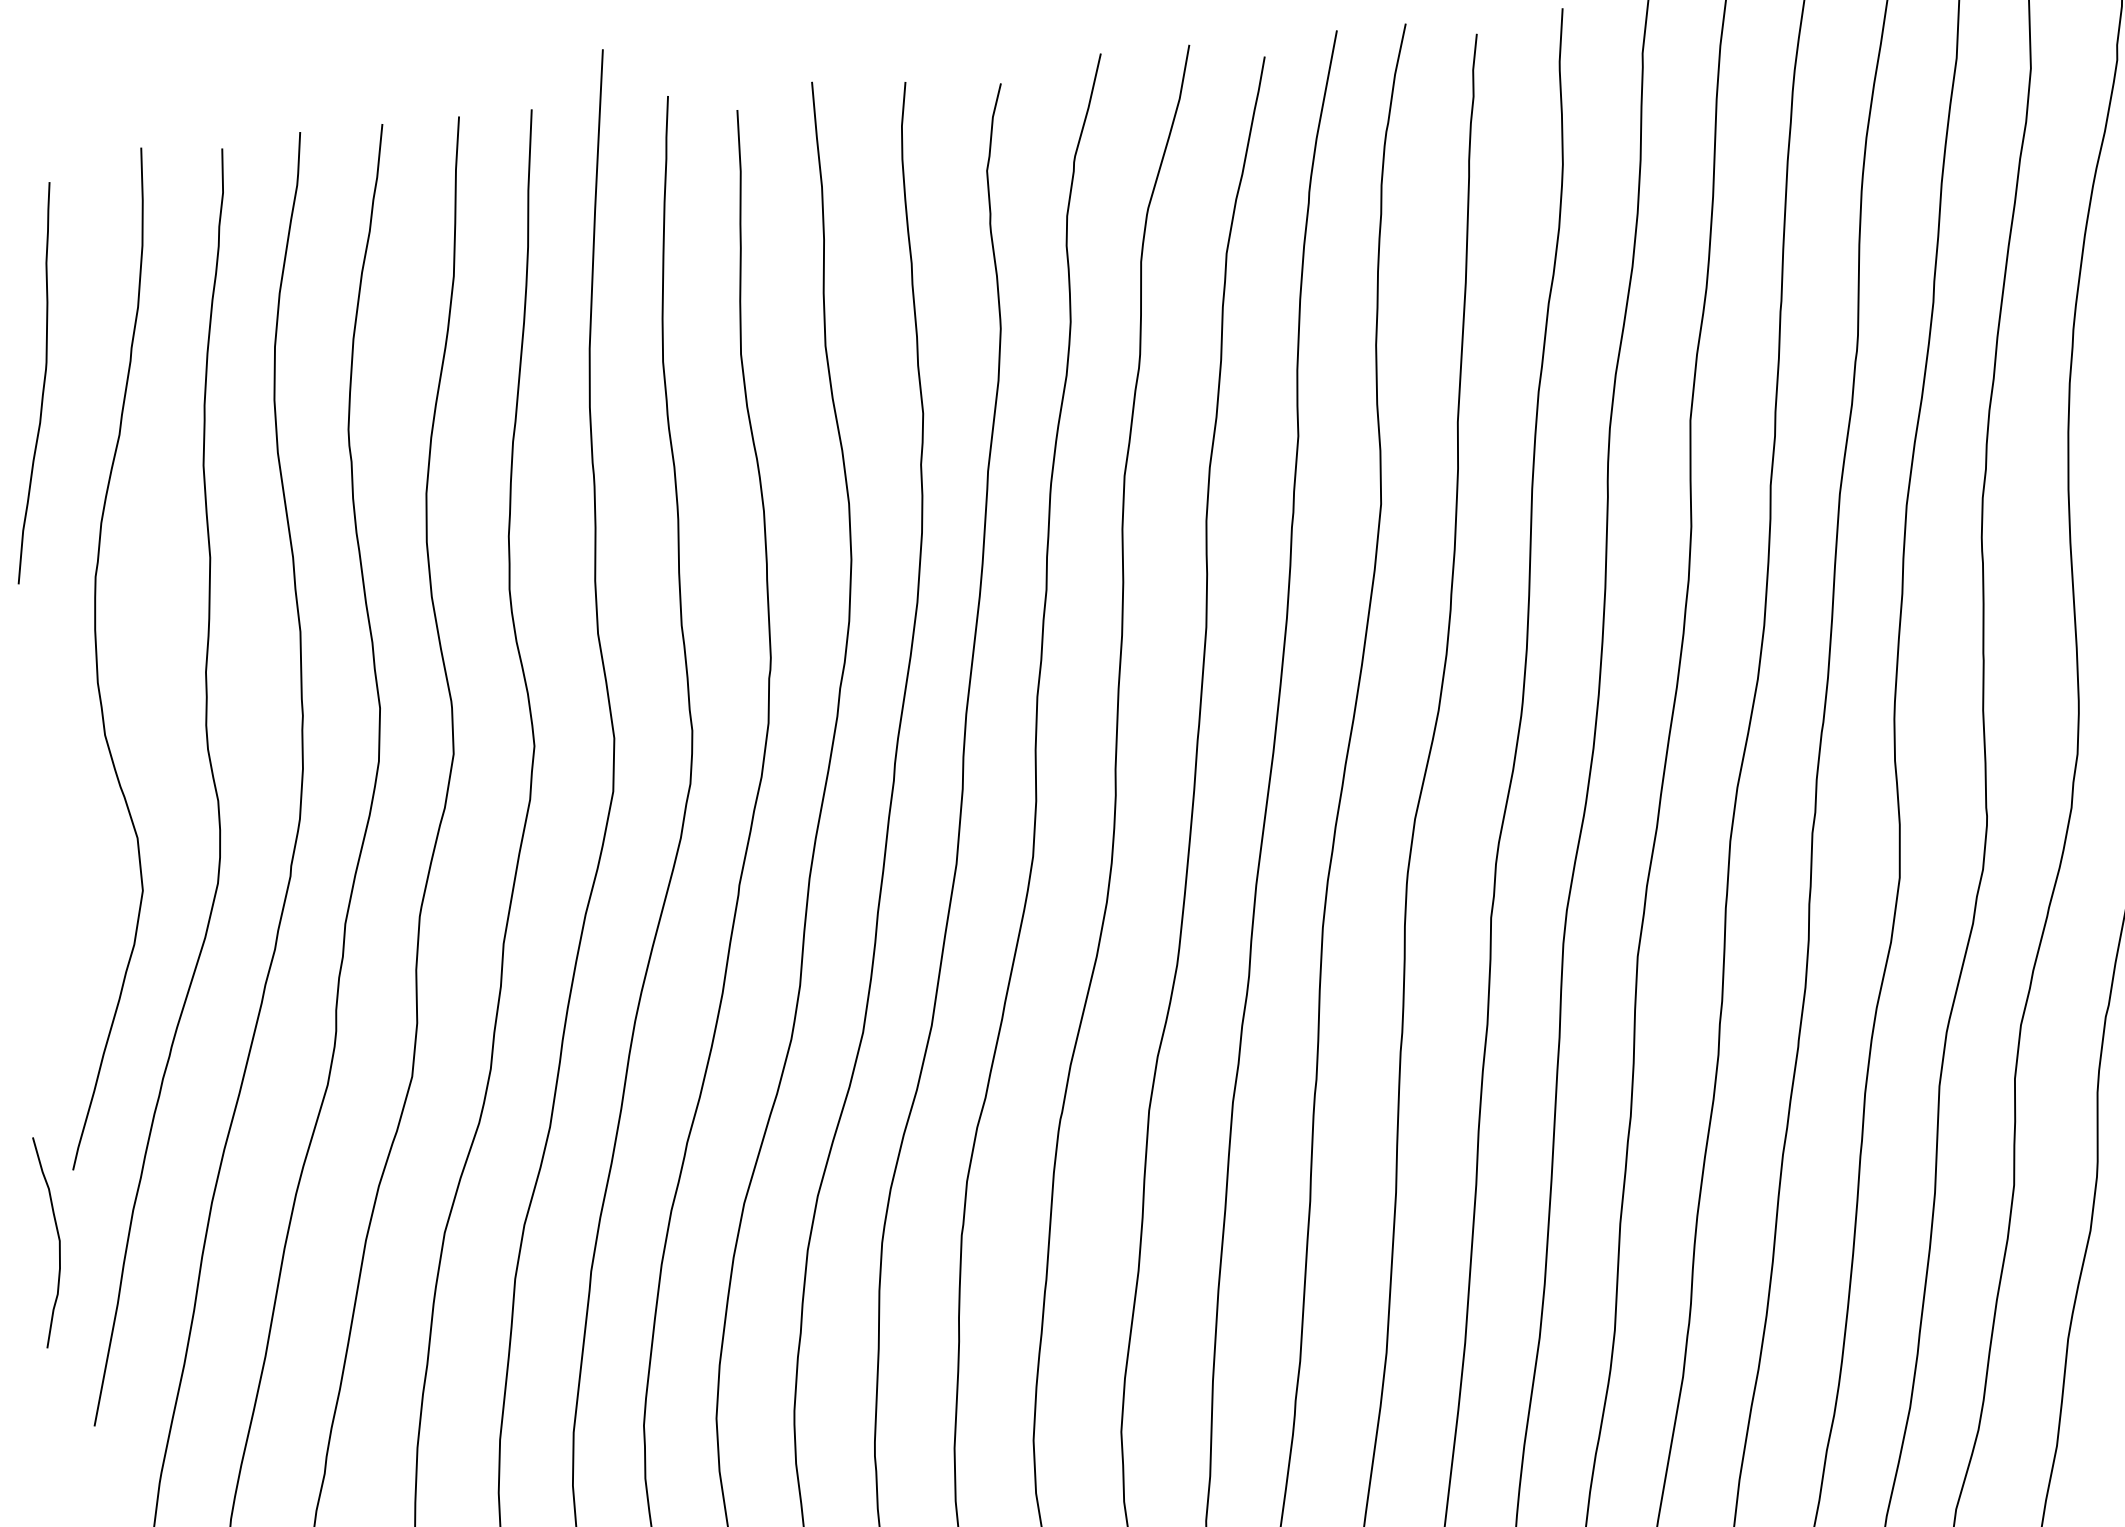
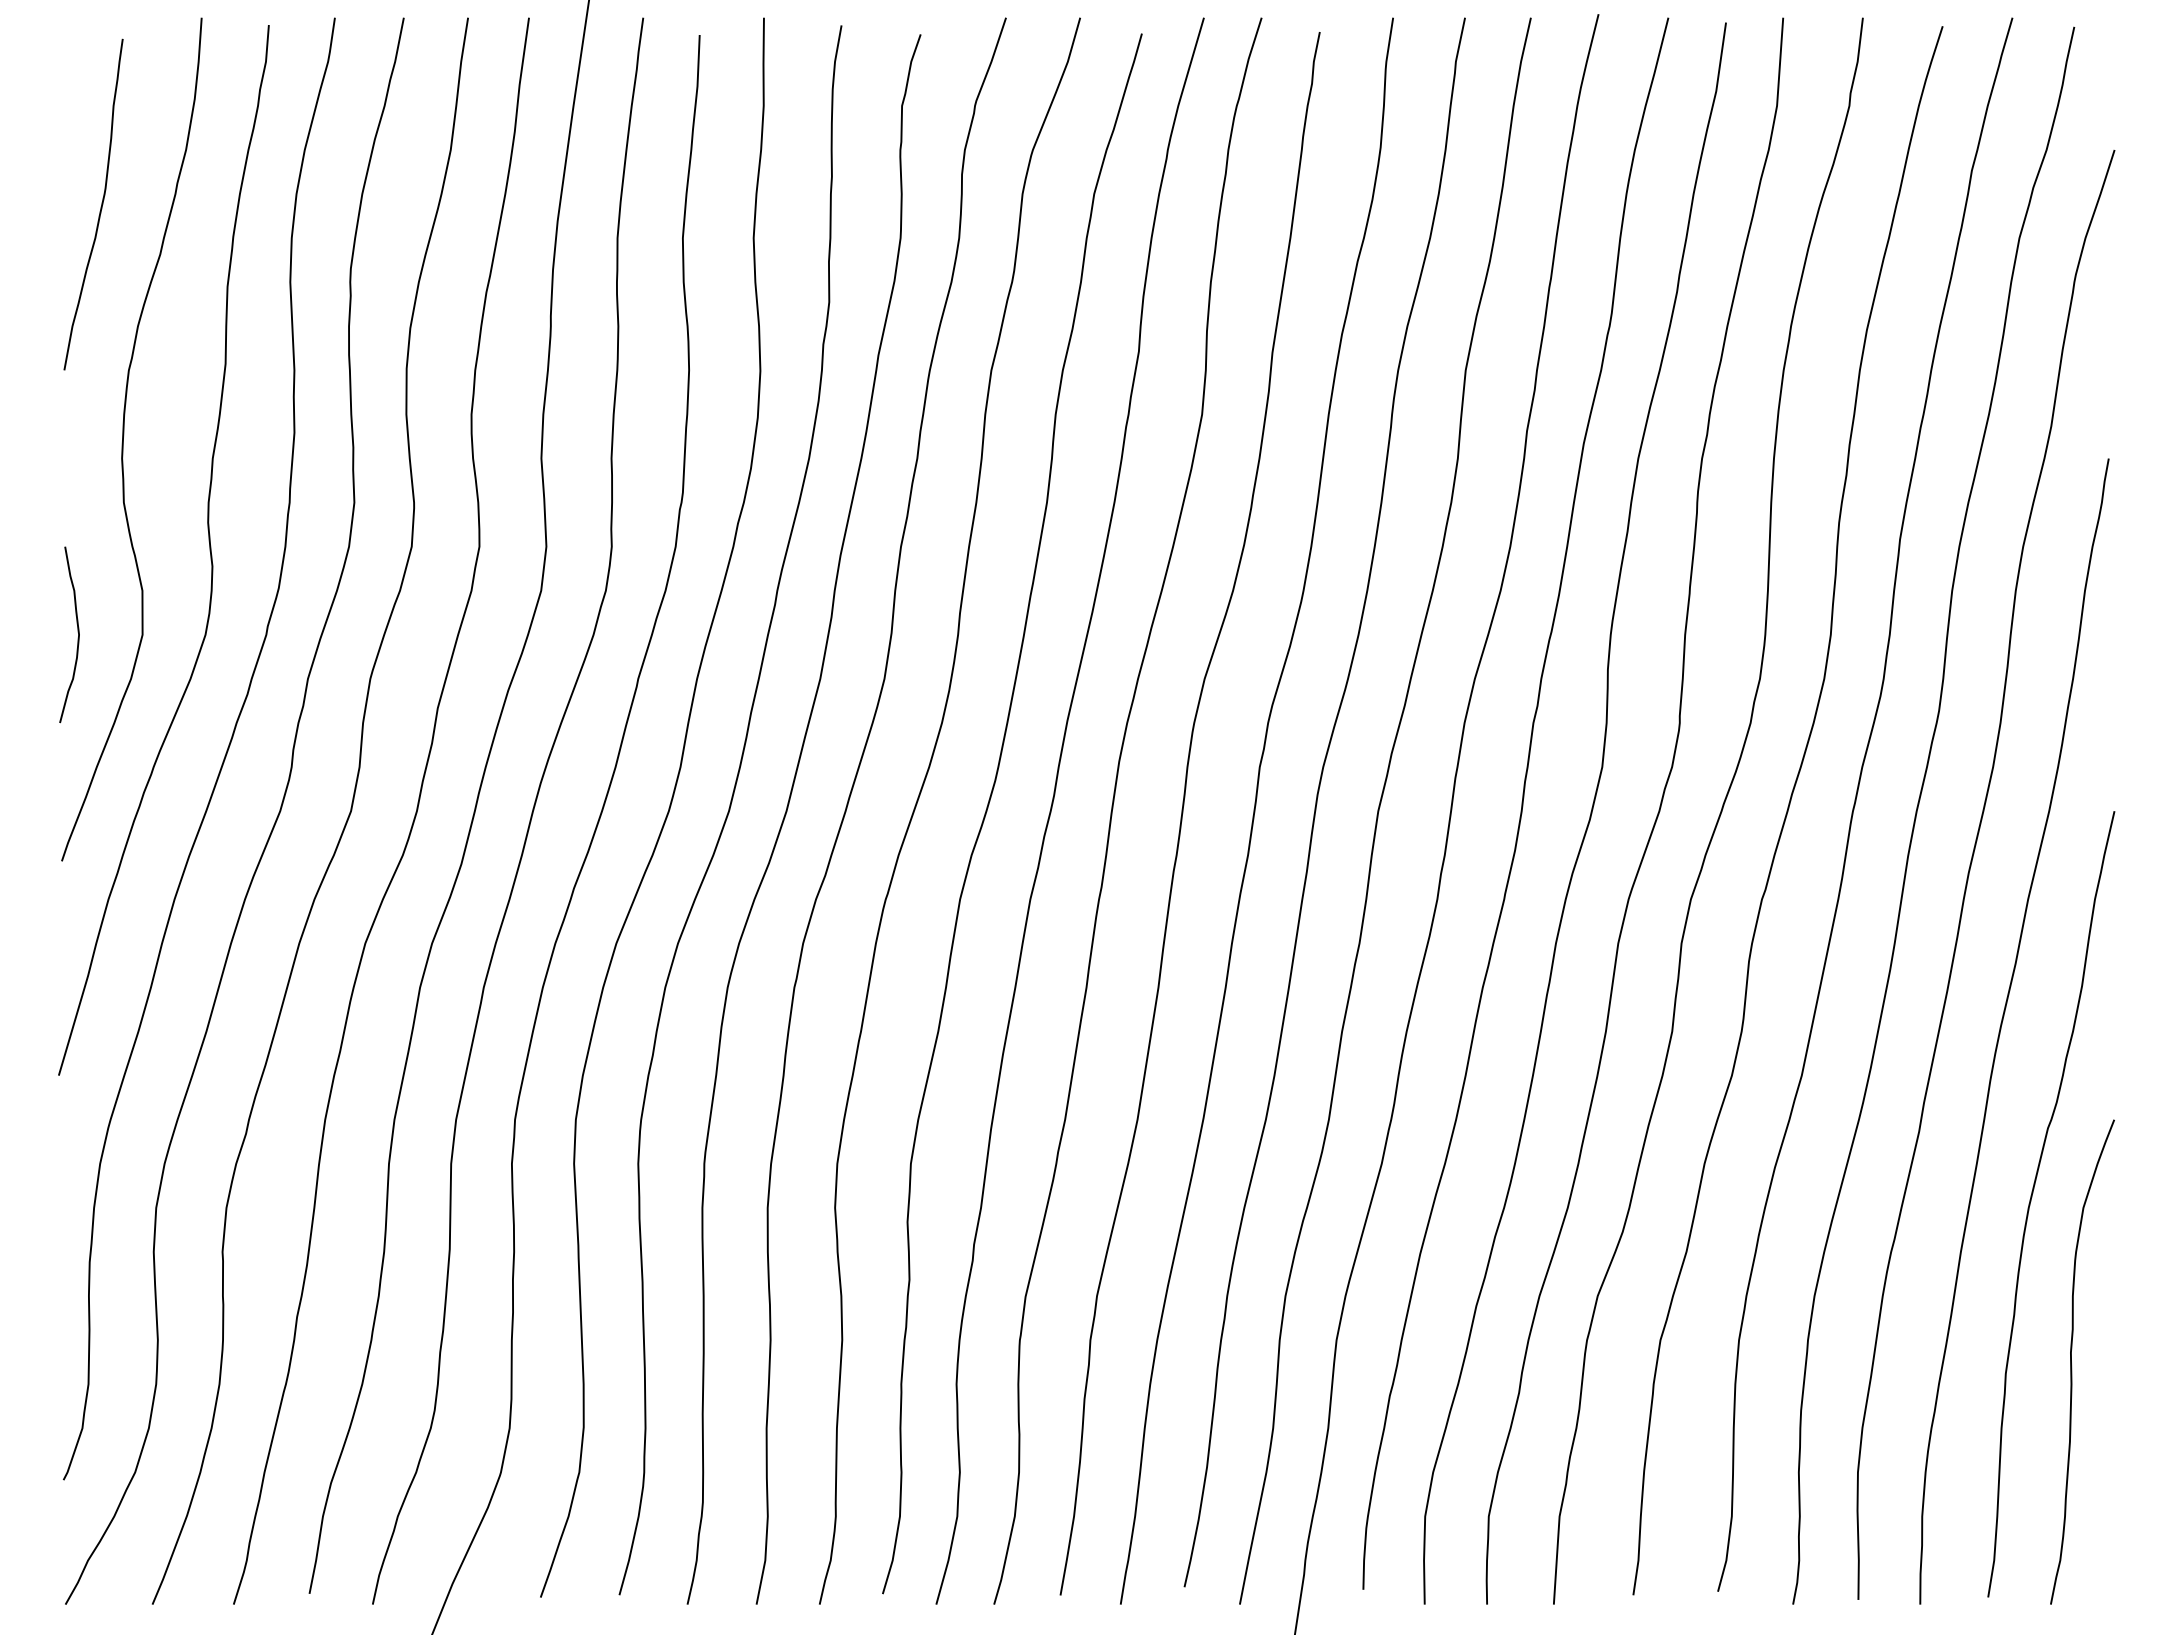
curve: (57, 1238) -> (77, 632), moved

